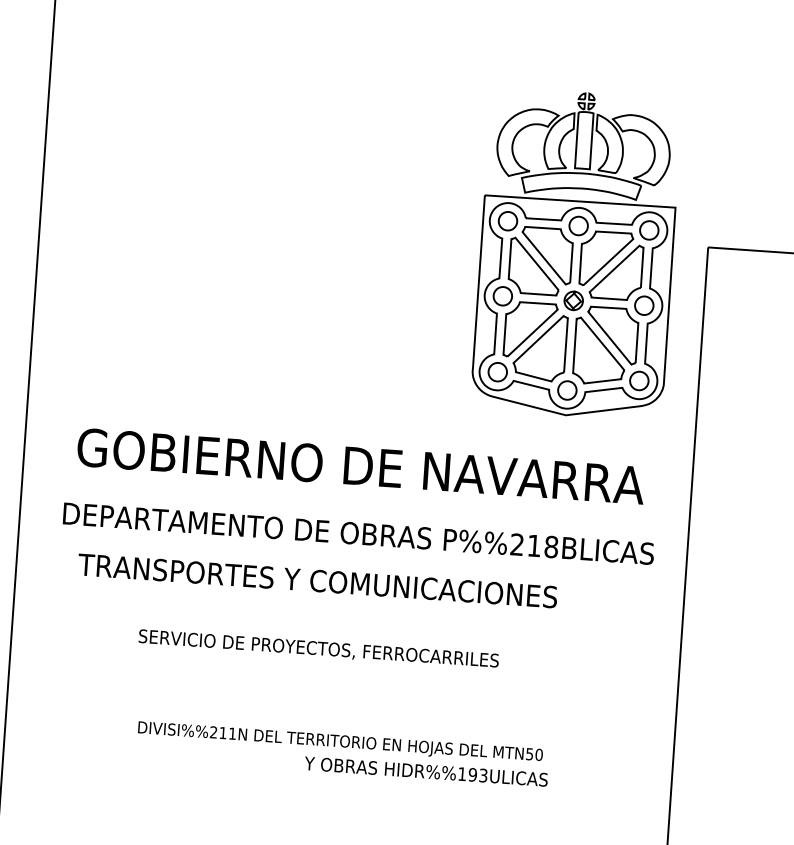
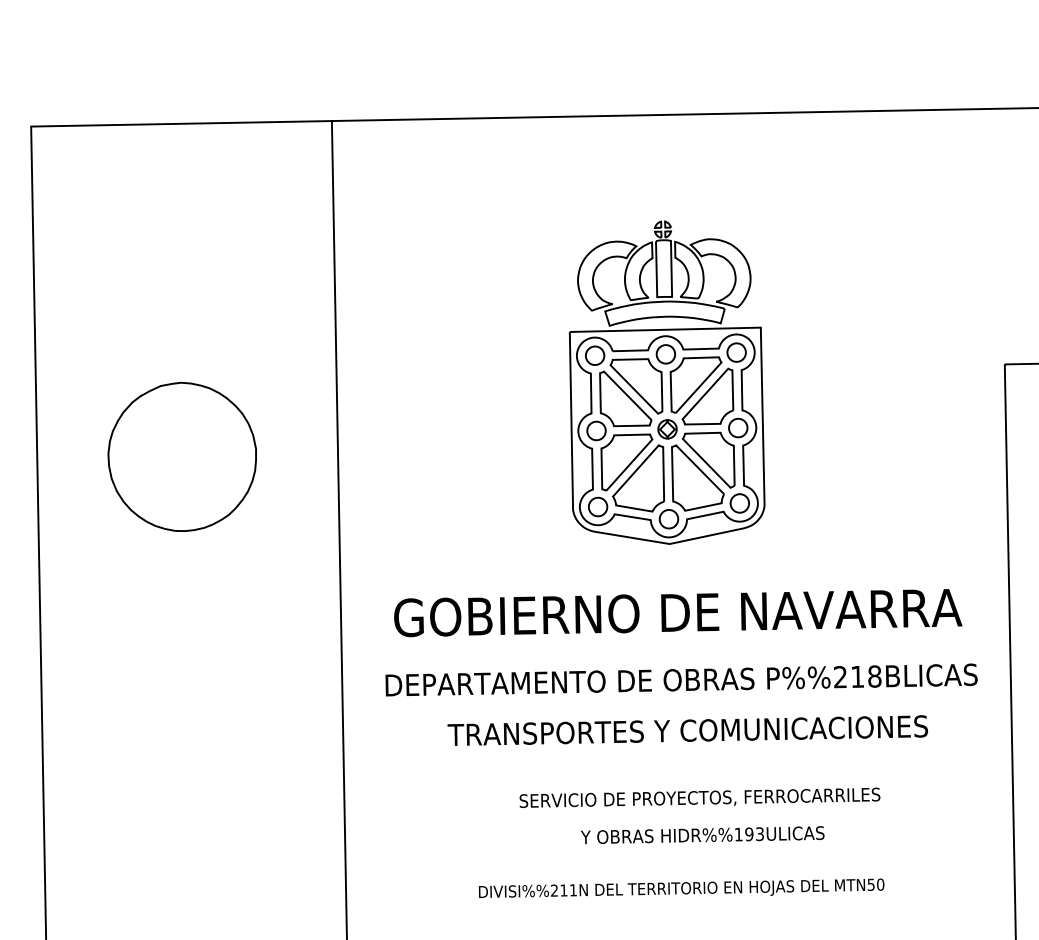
part: (576, 254) -> (666, 382), moved
text: (317, 580) -> (687, 730), moved
text: (318, 648) -> (699, 797), moved
text: (426, 771) -> (702, 835), moved

